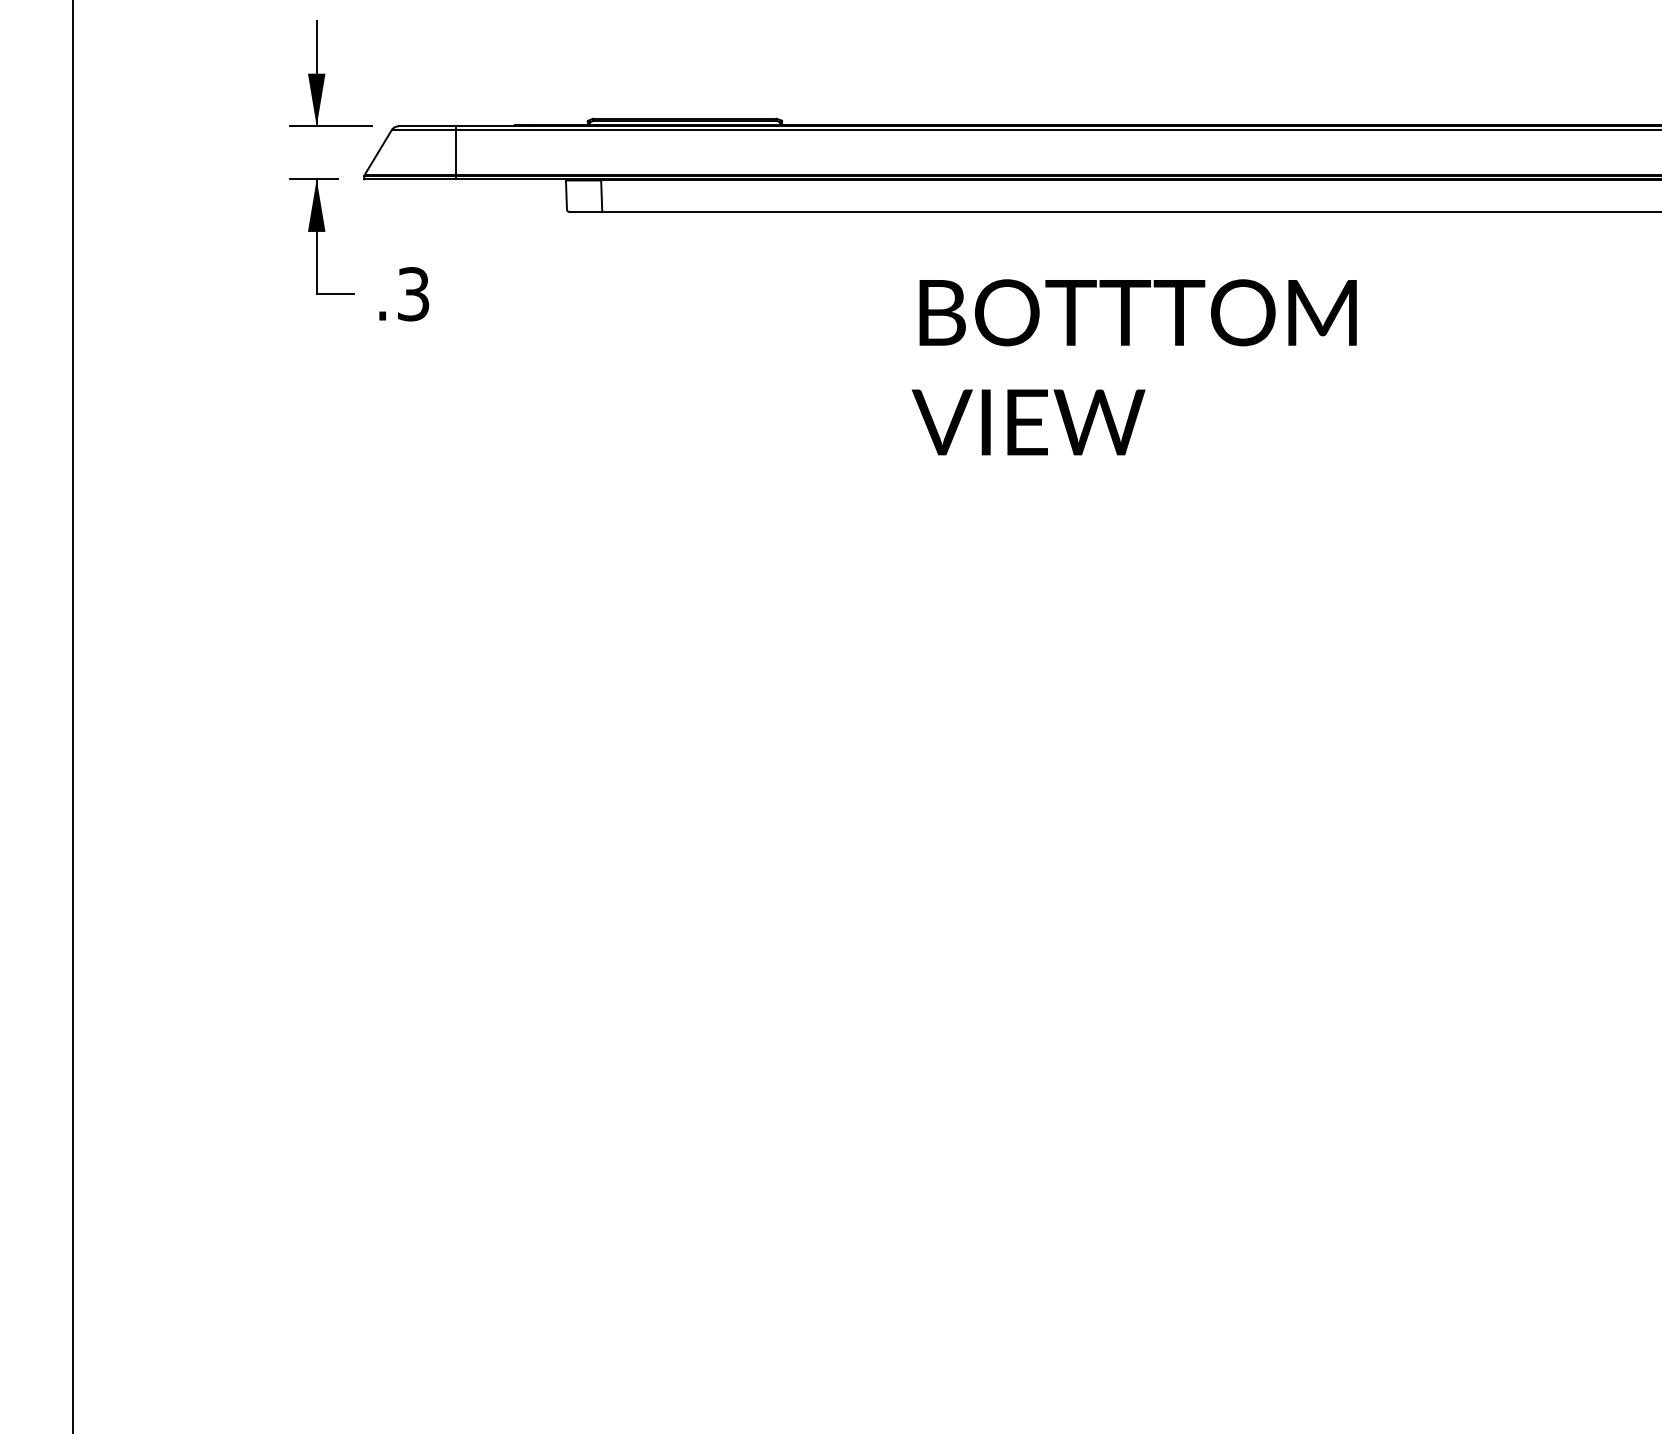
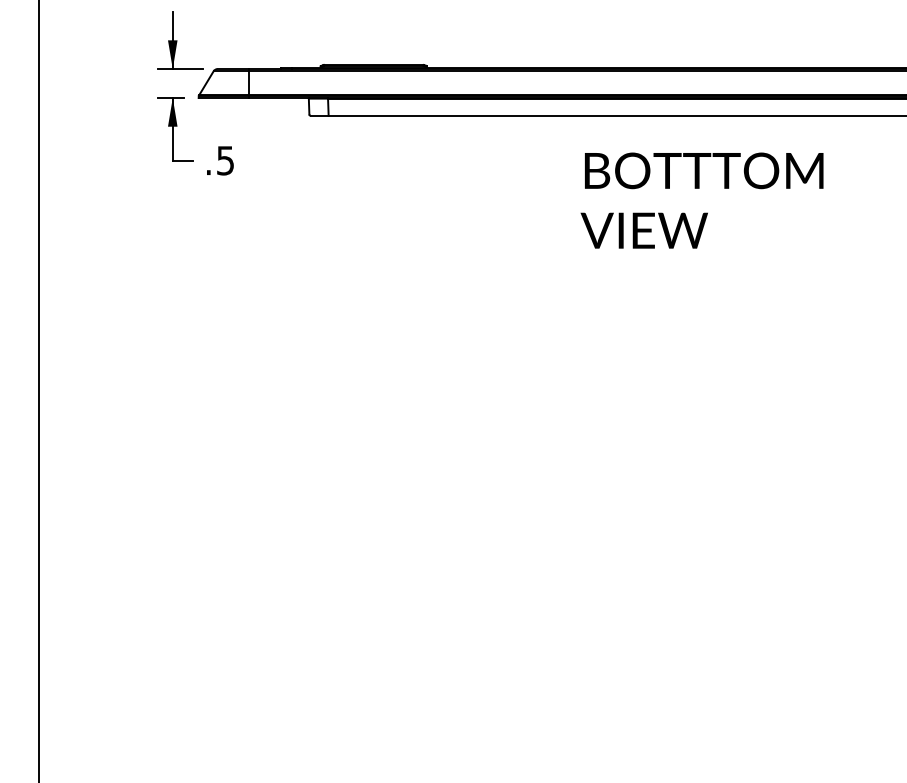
text: (413, 291) -> (225, 159), .3 -> .5
text: (1133, 367) -> (701, 200), moved

